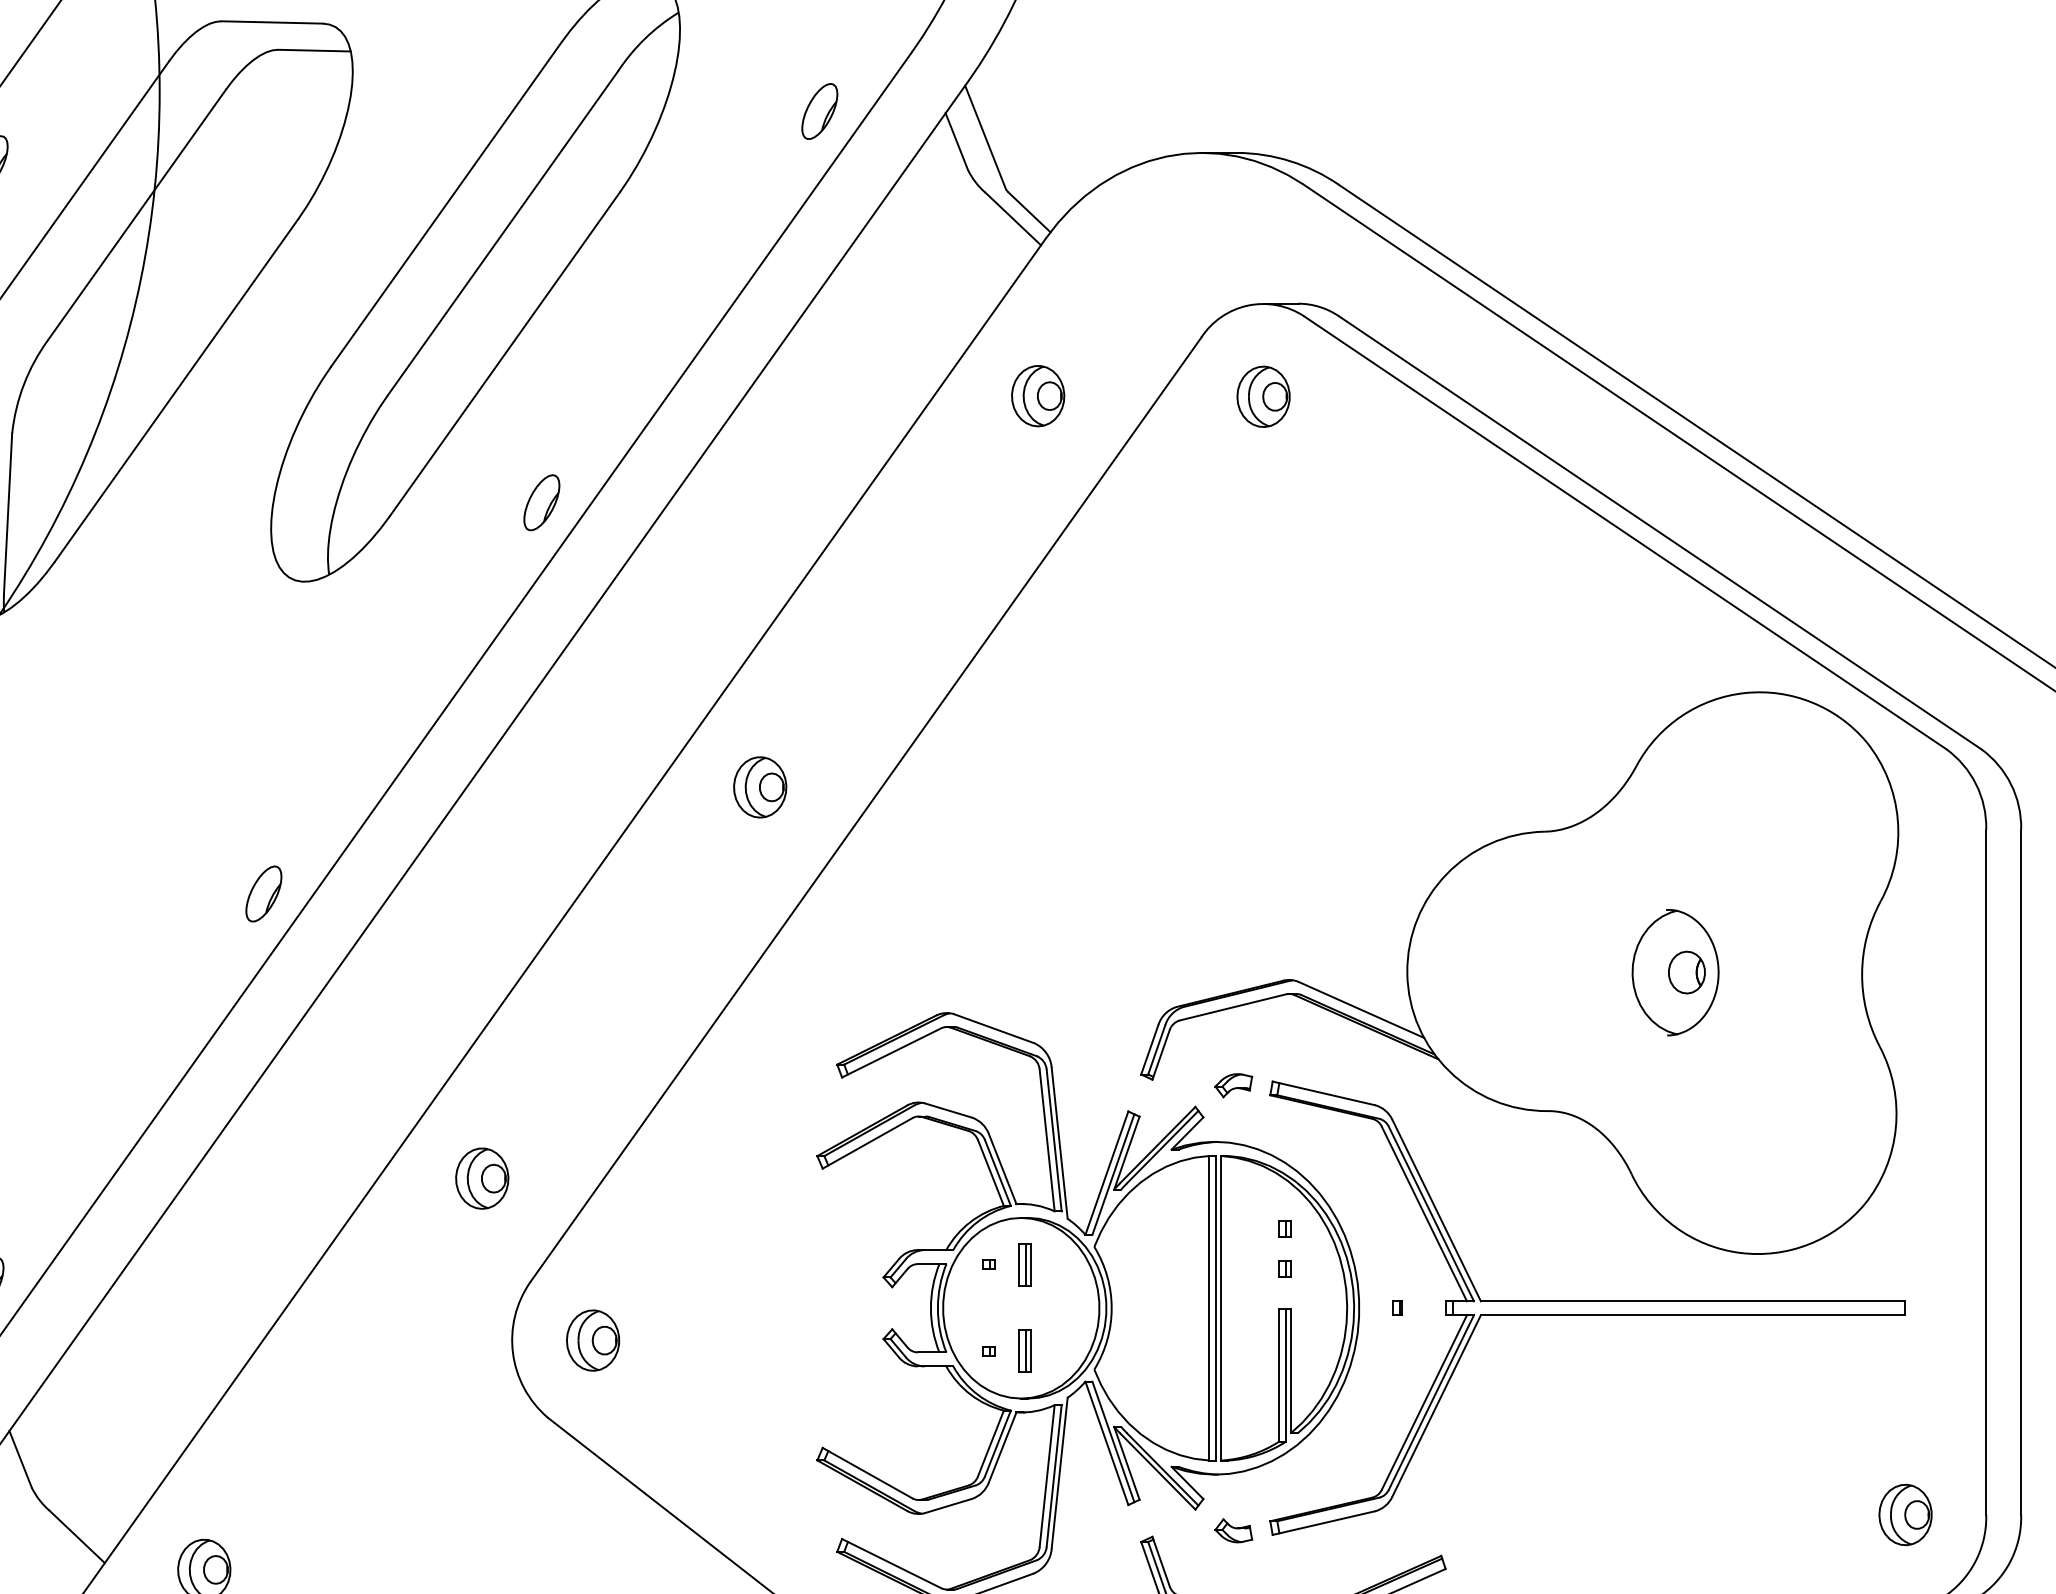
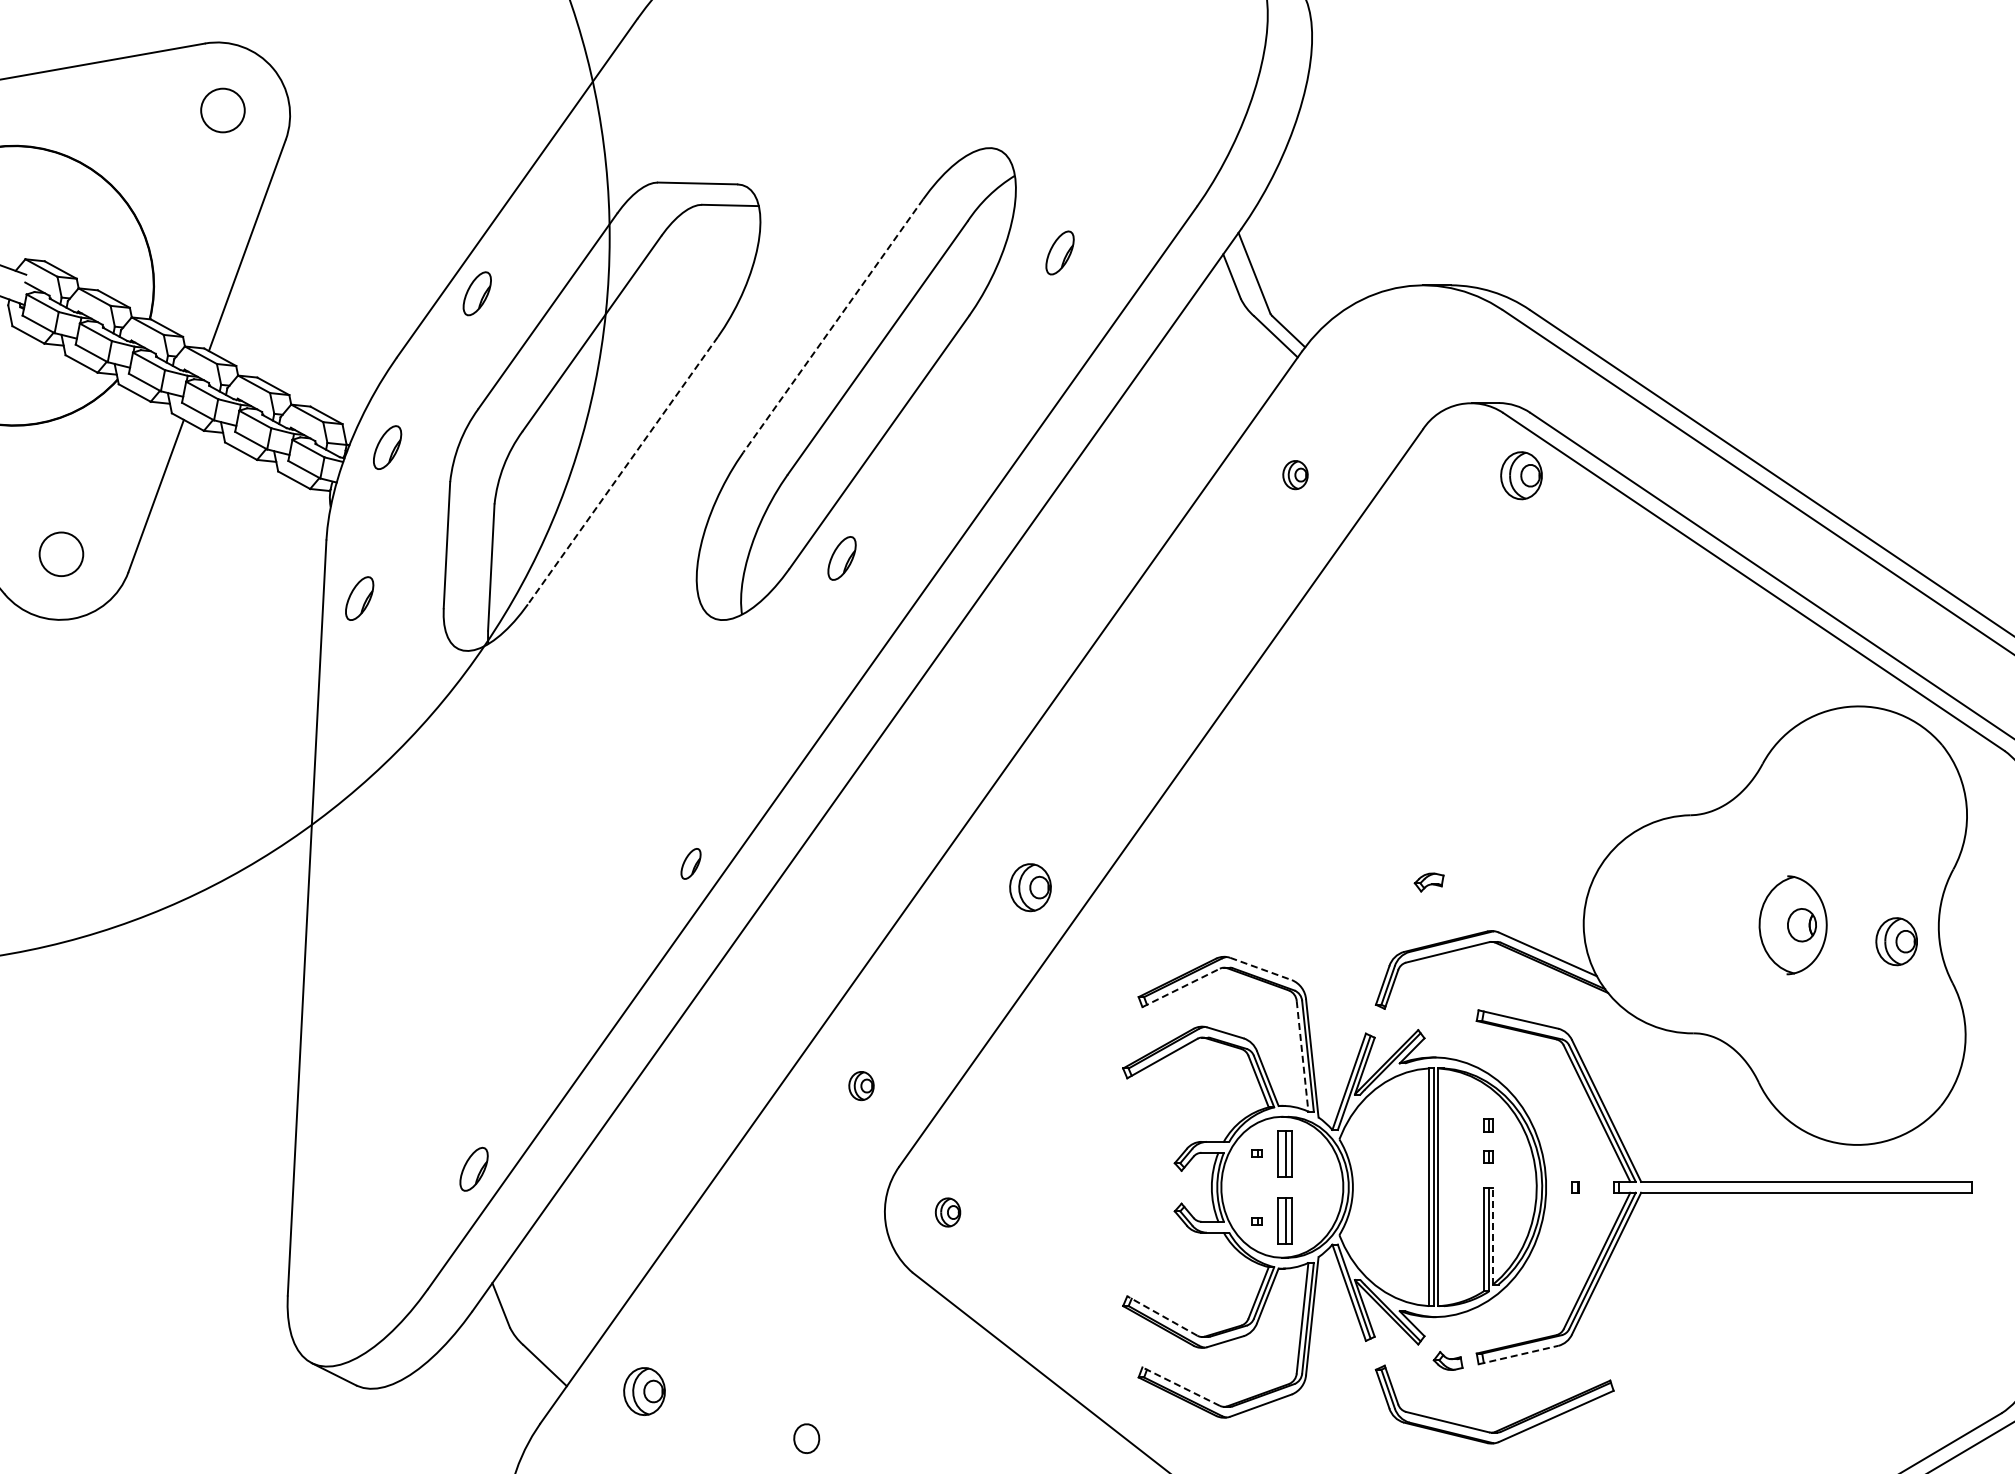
part: (819, 110) -> (1059, 252), moved
line: (446, 205) -> (833, 326), solid -> dashed
line: (176, 391) -> (622, 471), solid -> dashed
part: (1038, 395) -> (1295, 474), size x0.6
part: (1263, 396) -> (1521, 475), moved
part: (541, 502) -> (841, 558), moved
part: (760, 787) -> (1030, 887), moved
part: (263, 893) -> (690, 863), size x0.7
line: (994, 1029) -> (1261, 969), solid -> dashed
line: (892, 1052) -> (1181, 987), solid -> dashed
part: (1232, 1085) -> (1428, 882), moved
line: (1047, 1140) -> (1302, 1056), solid -> dashed
part: (482, 1177) -> (861, 1085), size x0.6
part: (1024, 1264) -> (1284, 1153), size x1.4
part: (592, 1340) -> (947, 1212), size x0.6
part: (1024, 1350) -> (1284, 1220), size x1.4
line: (1291, 1370) -> (1493, 1235), solid -> dashed
line: (866, 1472) -> (1161, 1315), solid -> dashed
part: (1905, 1514) -> (1896, 941), moved
line: (1323, 1523) -> (1518, 1355), solid -> dashed
line: (890, 1563) -> (1180, 1386), solid -> dashed

